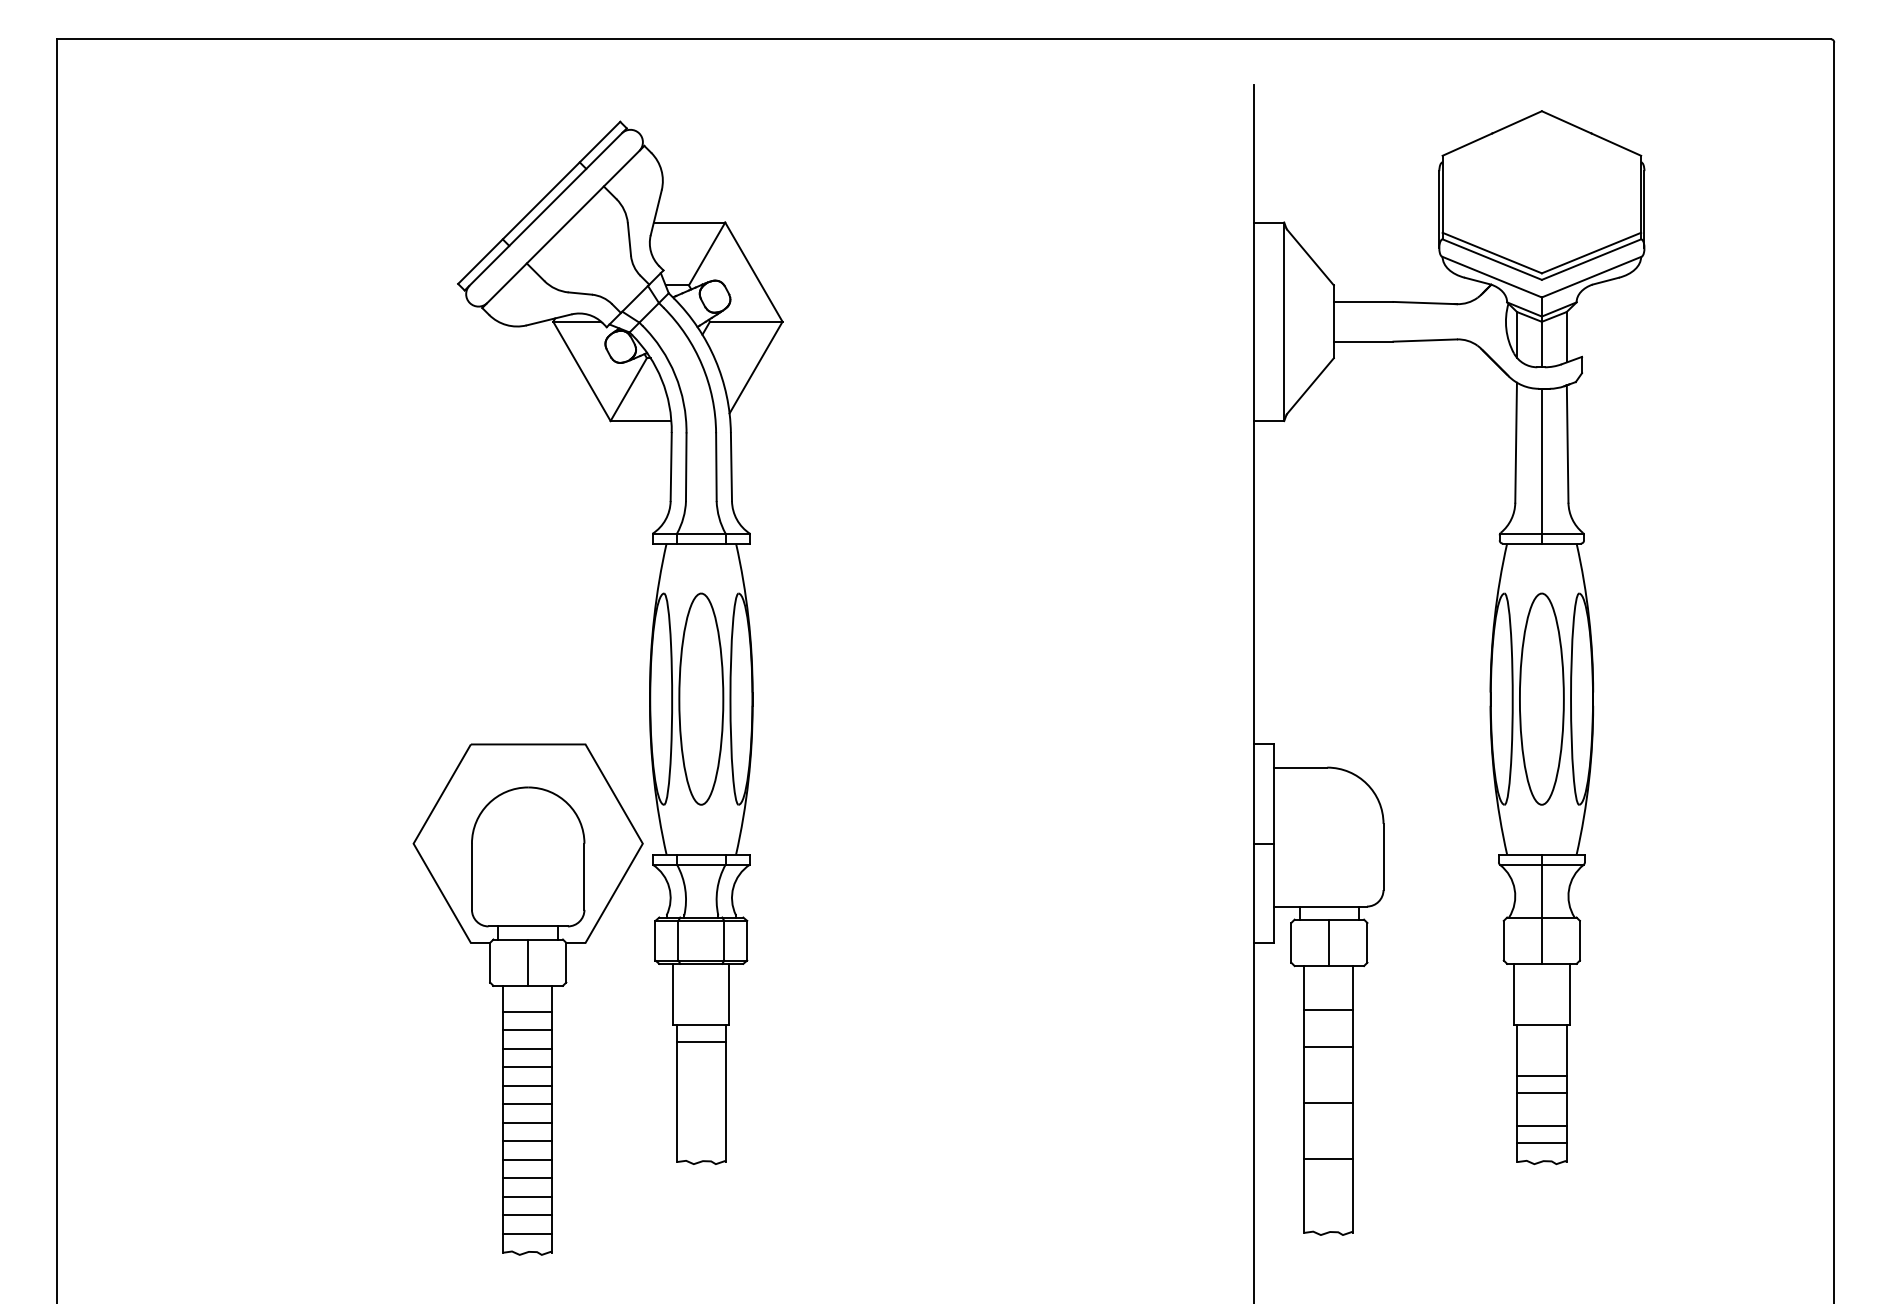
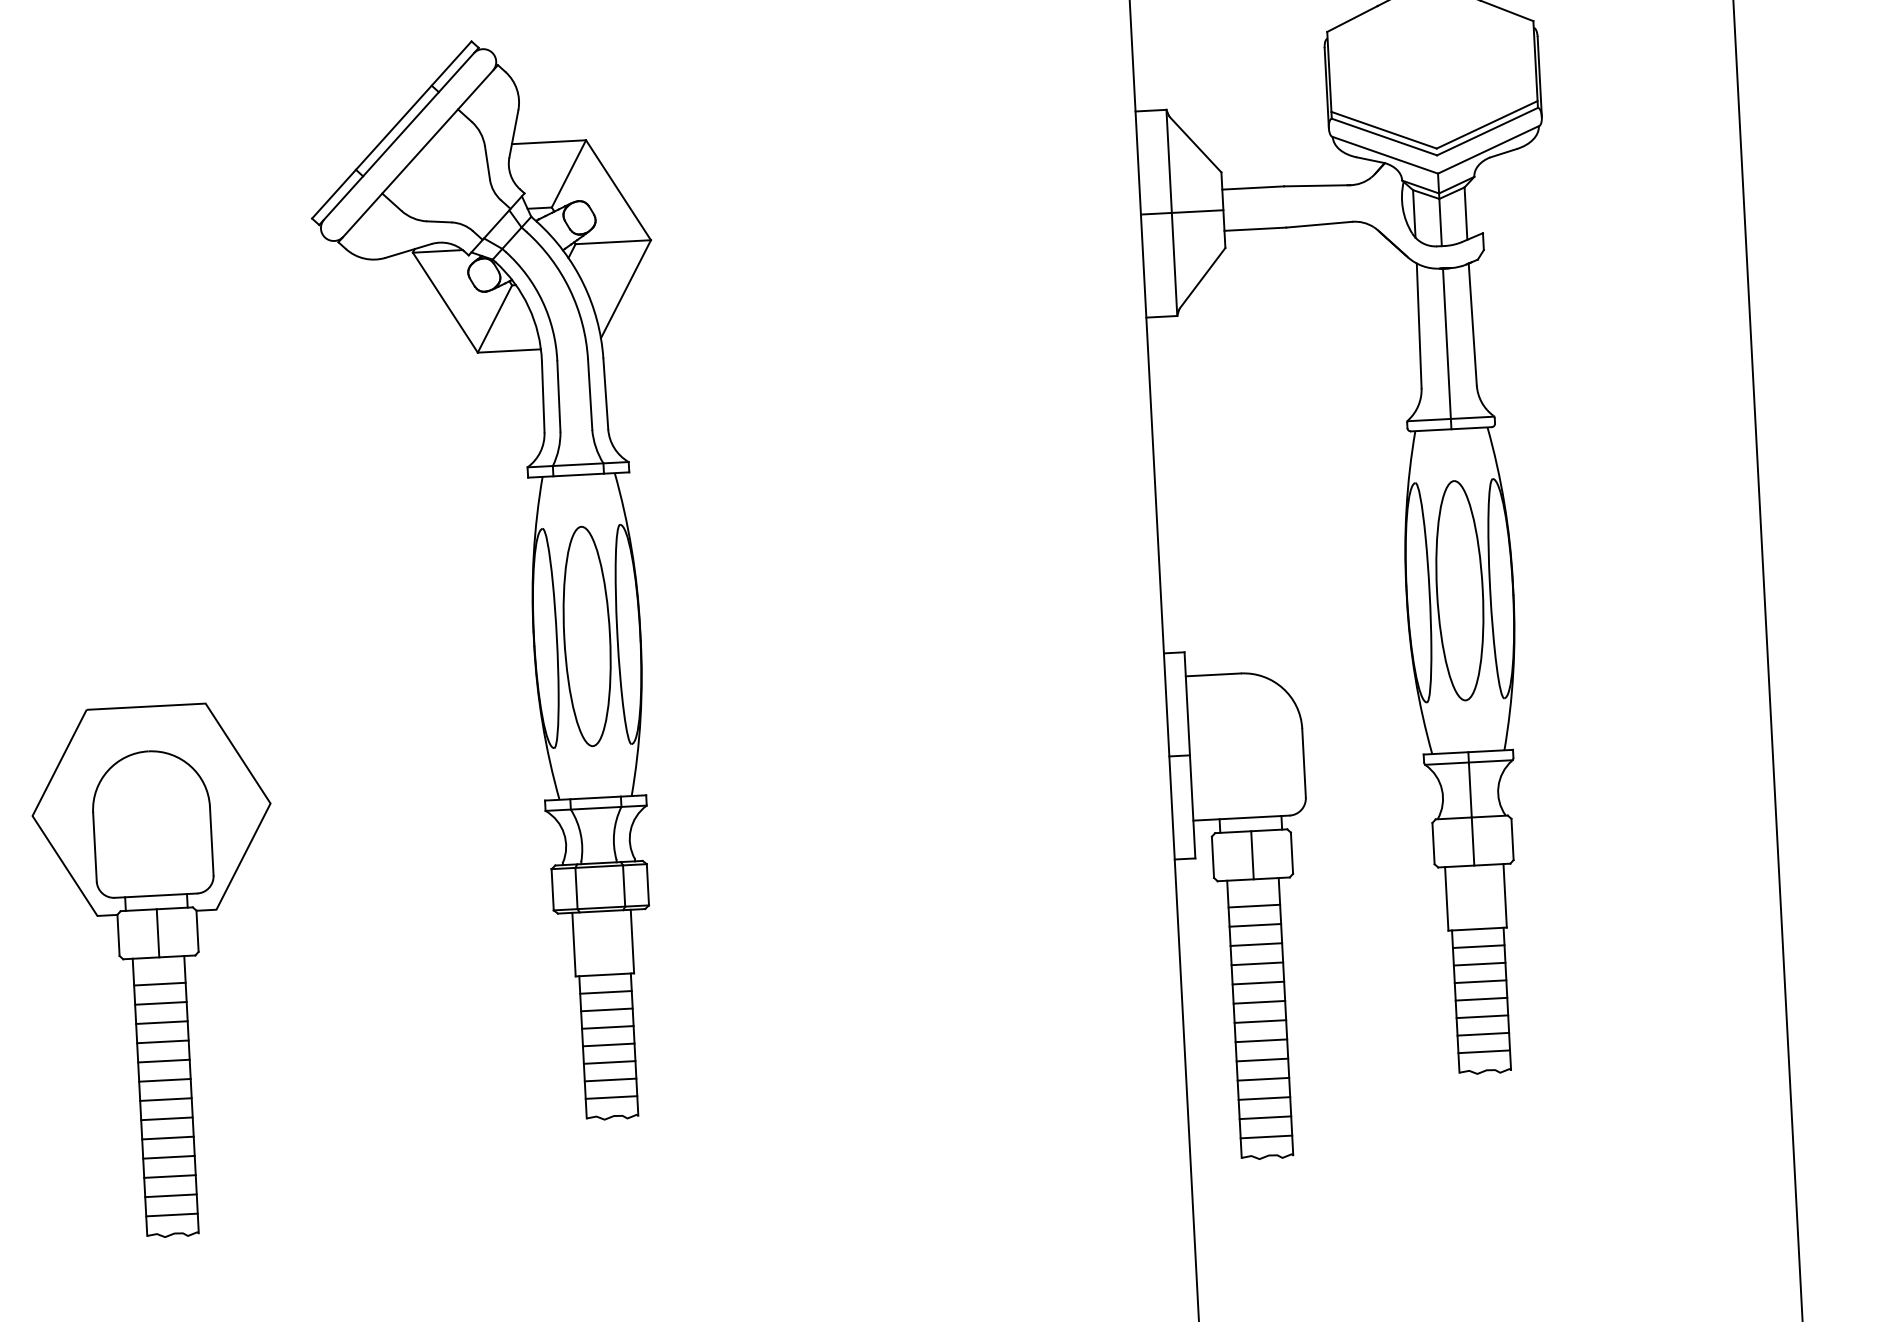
line: (1293, 321) -> (1181, 212), added
line: (1328, 991) -> (1254, 905), added
part: (527, 999) -> (159, 971), moved
line: (1328, 1028) -> (1256, 944), added
line: (1541, 1041) -> (1478, 946), added
line: (701, 1058) -> (606, 1009), added
line: (1541, 1058) -> (1479, 963), added
line: (1328, 1065) -> (1258, 982), added
line: (701, 1075) -> (607, 1027), added
line: (1328, 1084) -> (1259, 1002), added
line: (701, 1092) -> (608, 1044), added
line: (701, 1109) -> (609, 1062), added
line: (1541, 1109) -> (1481, 1016), added
line: (1328, 1121) -> (1261, 1040), added
line: (701, 1126) -> (610, 1080), added
line: (1328, 1139) -> (1262, 1059), added
line: (701, 1143) -> (611, 1097), added
line: (1328, 1177) -> (1264, 1098), added
line: (1328, 1195) -> (1265, 1117), added
line: (1328, 1214) -> (1266, 1137), added

